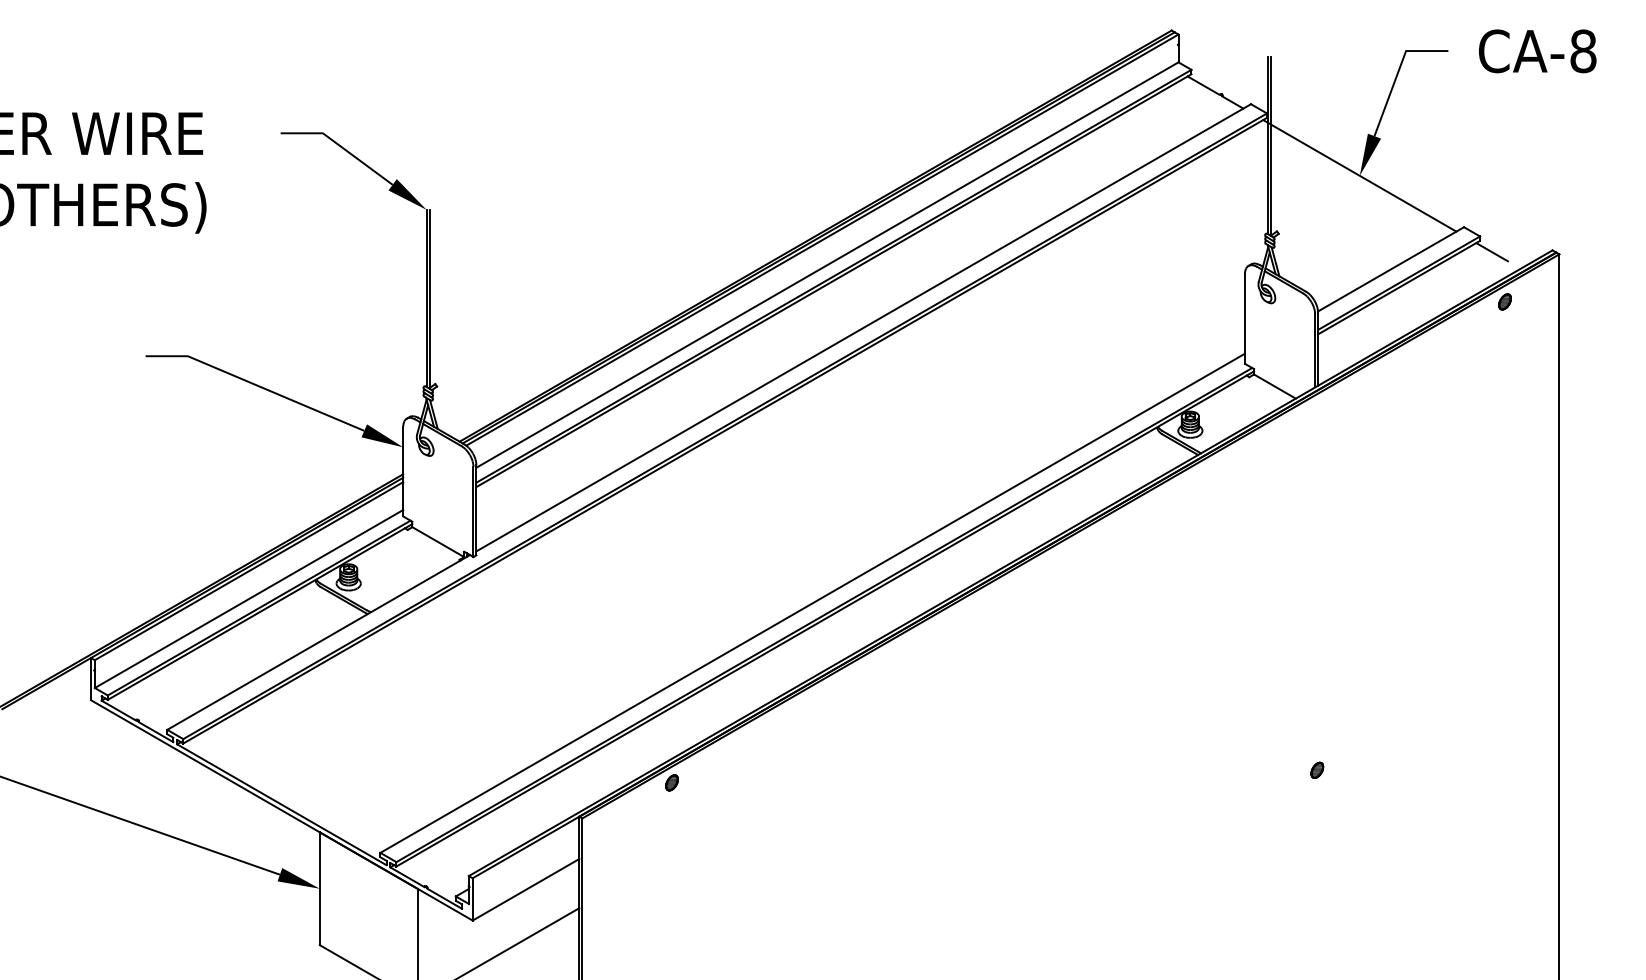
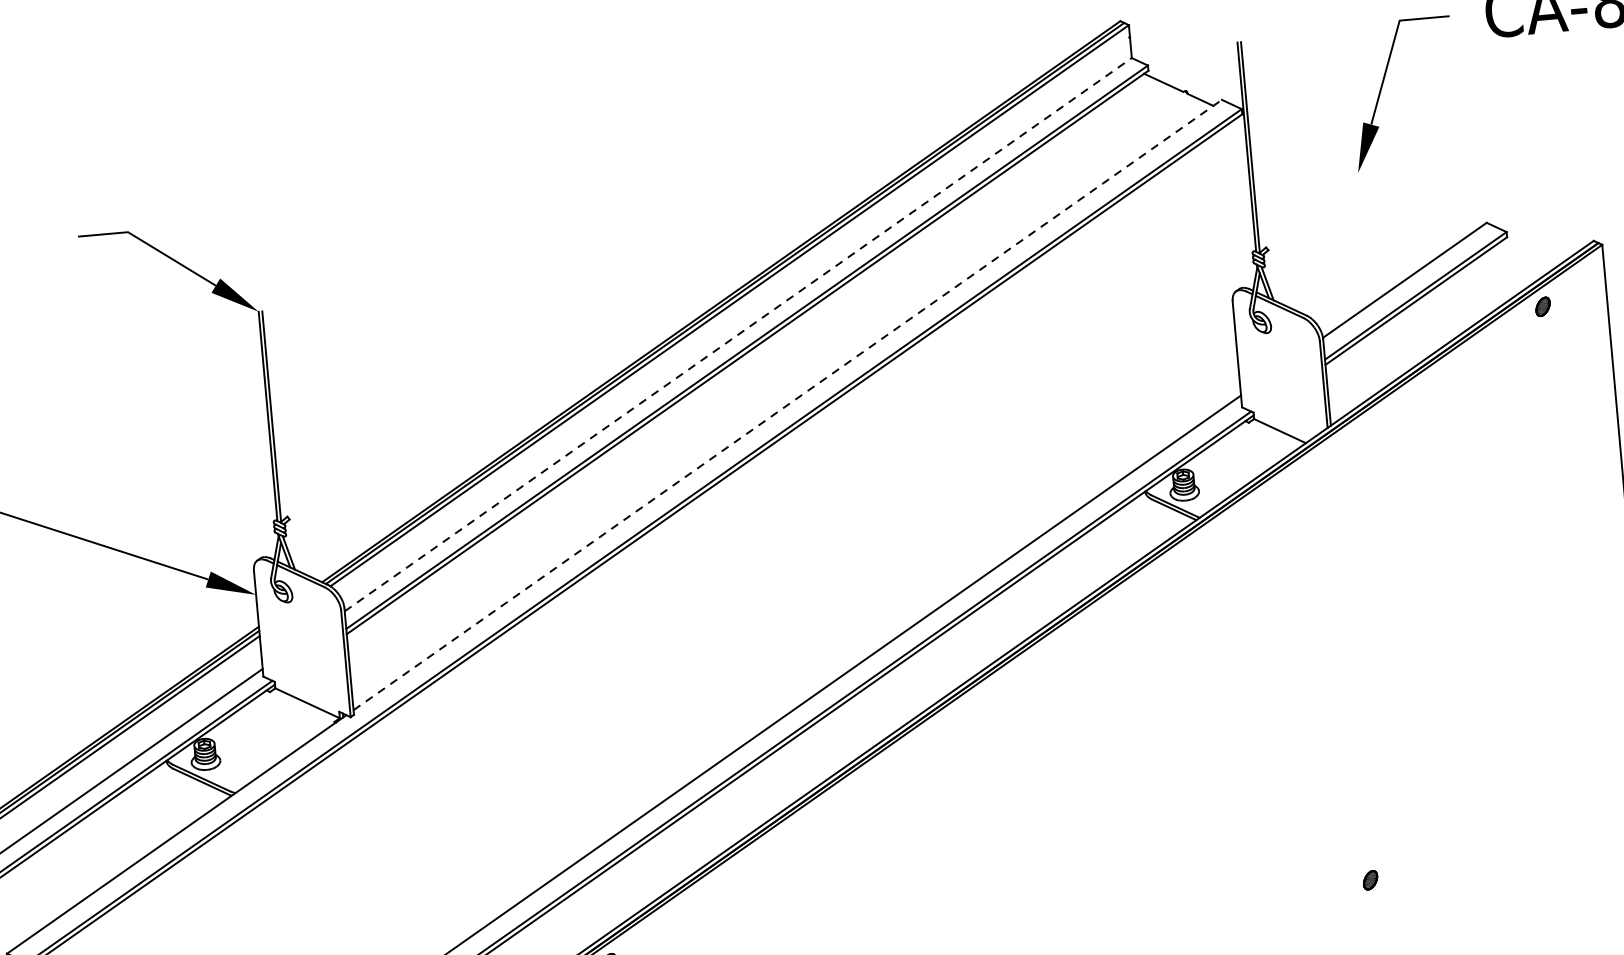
line: (1359, 175) -> (1357, 172), removed
line: (1491, 252) -> (1521, 249), removed
line: (827, 264) -> (738, 334), solid -> dashed
line: (864, 327) -> (788, 404), solid -> dashed

